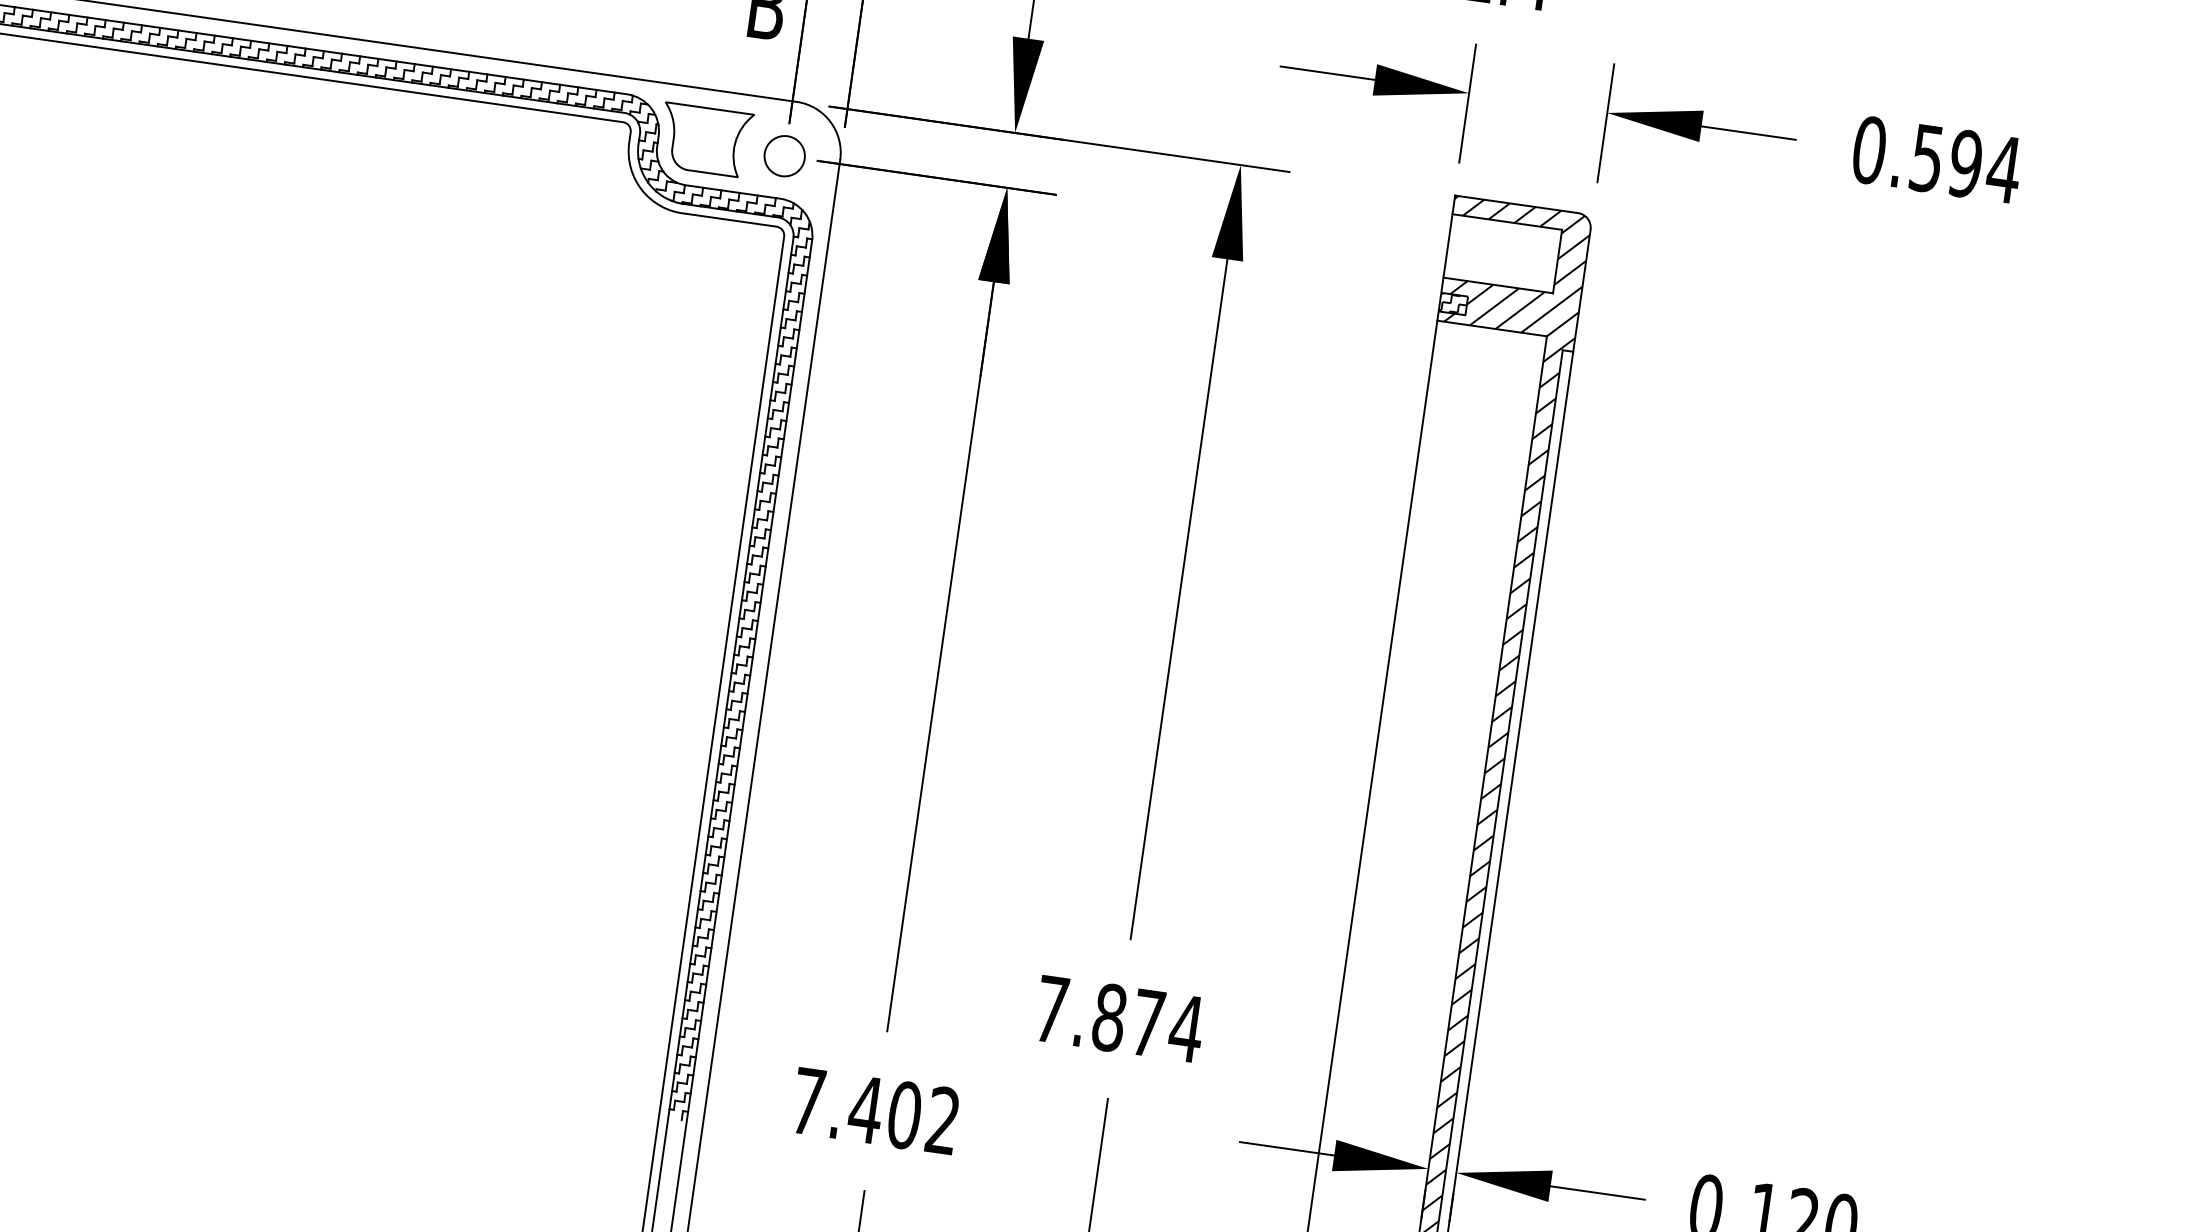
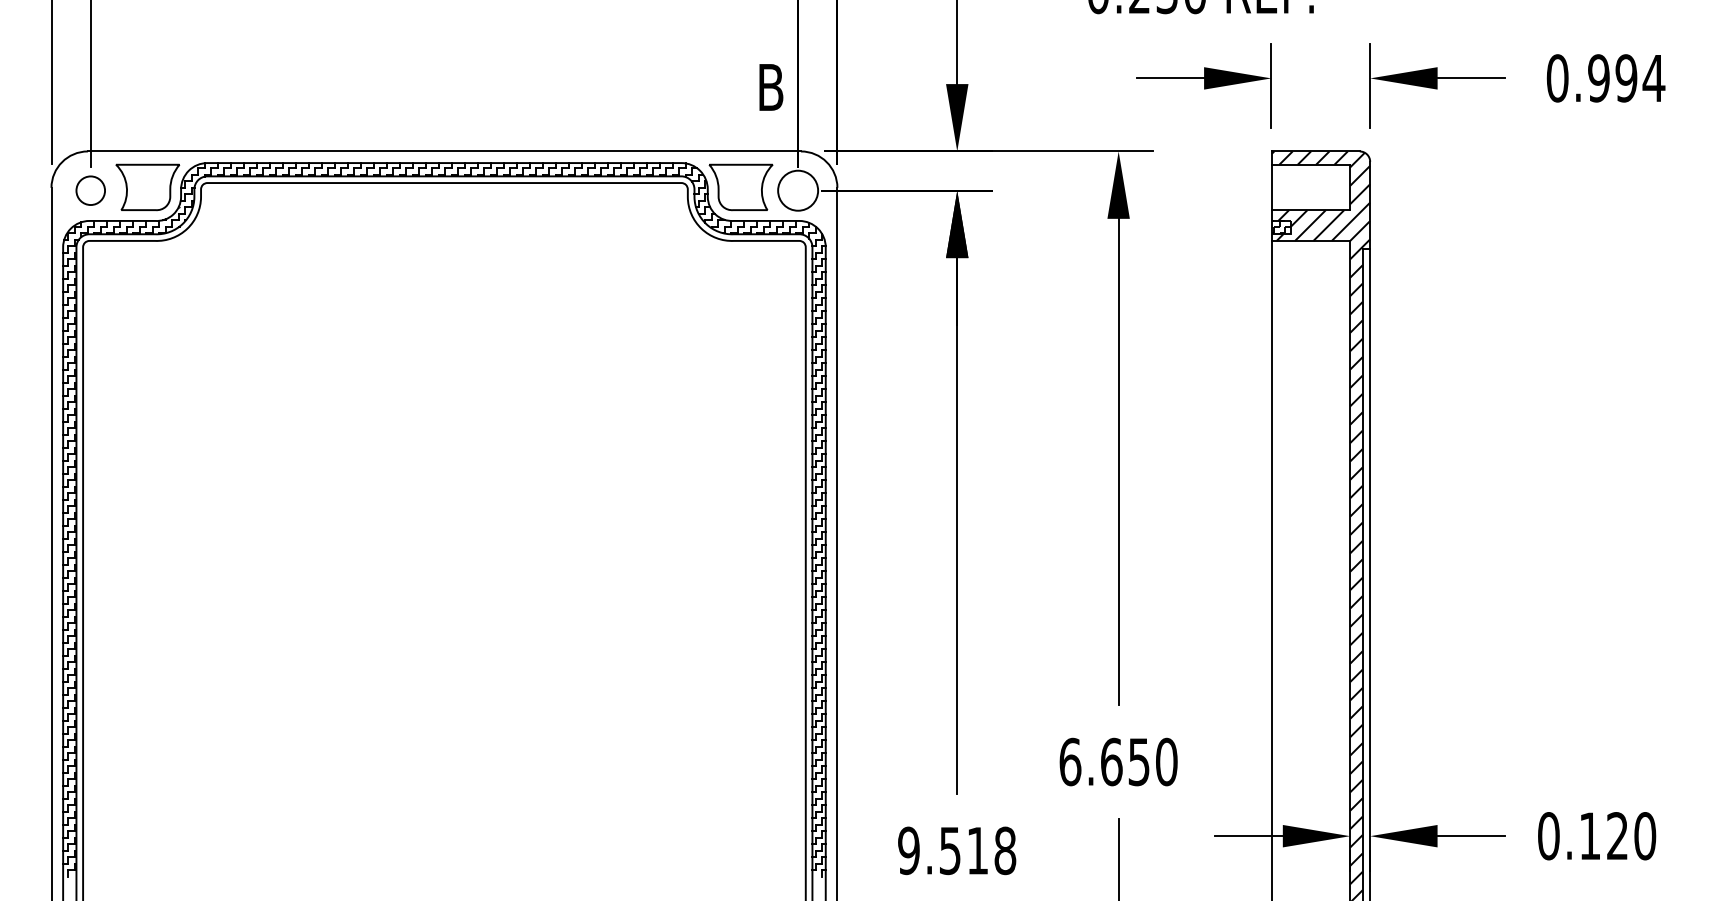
circle: (783, 155) -> (797, 190), size x1.4
text: (1926, 158) -> (1598, 78), 0.594 -> 0.994
text: (1119, 1018) -> (1118, 761), 7.874 -> 6.650
text: (876, 1110) -> (957, 850), 7.402 -> 9.518

